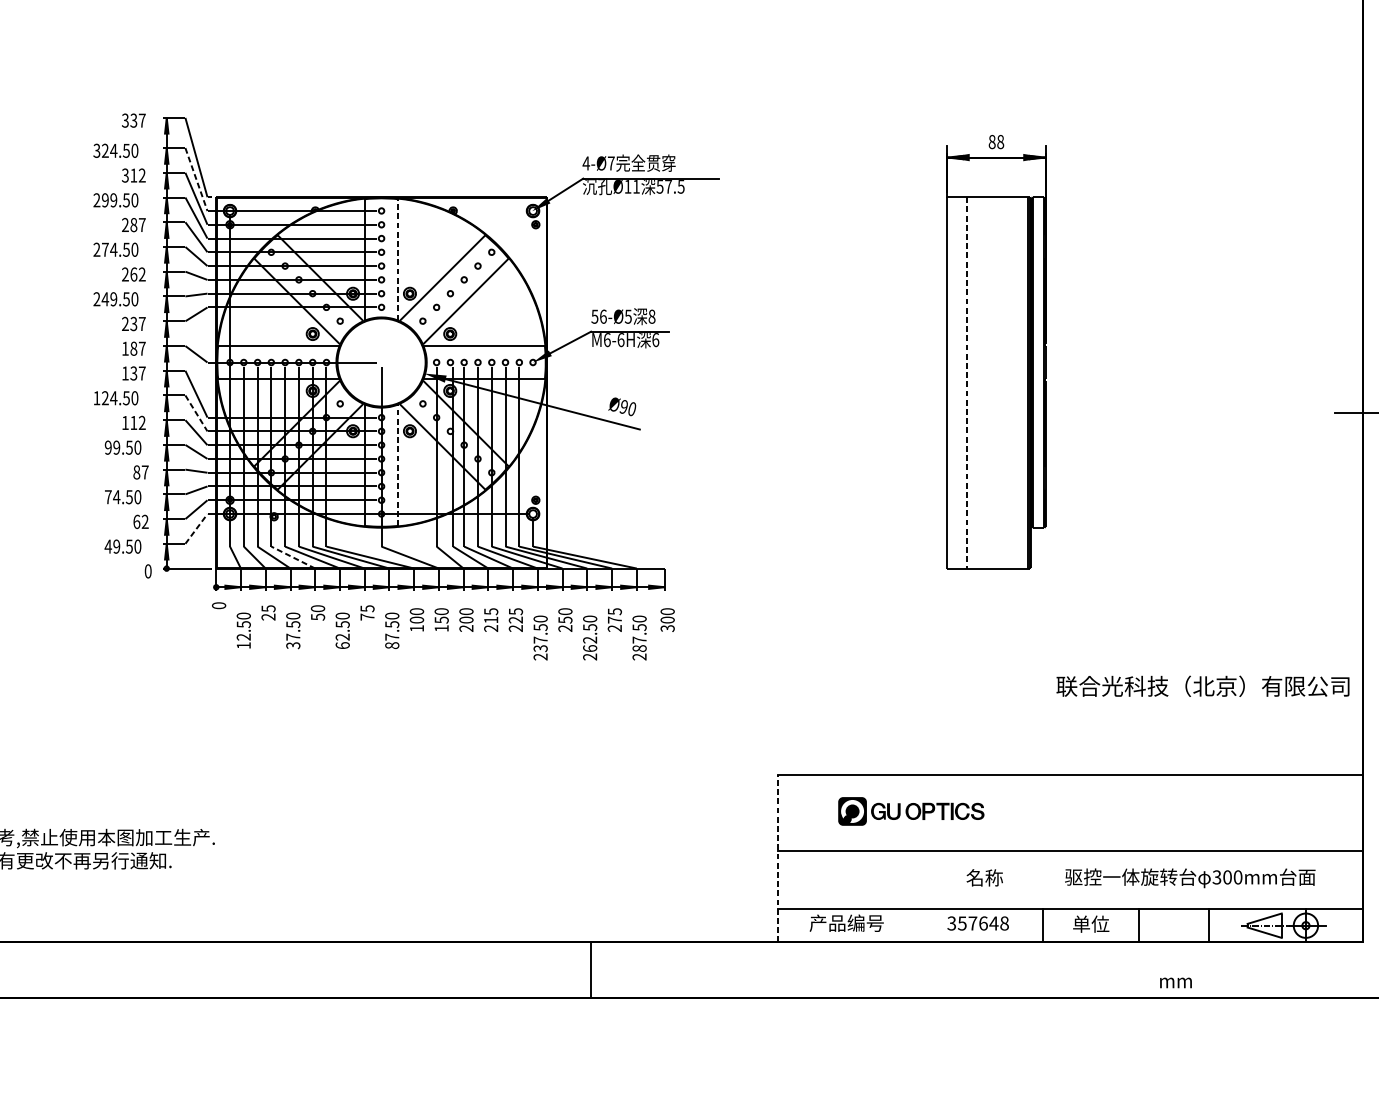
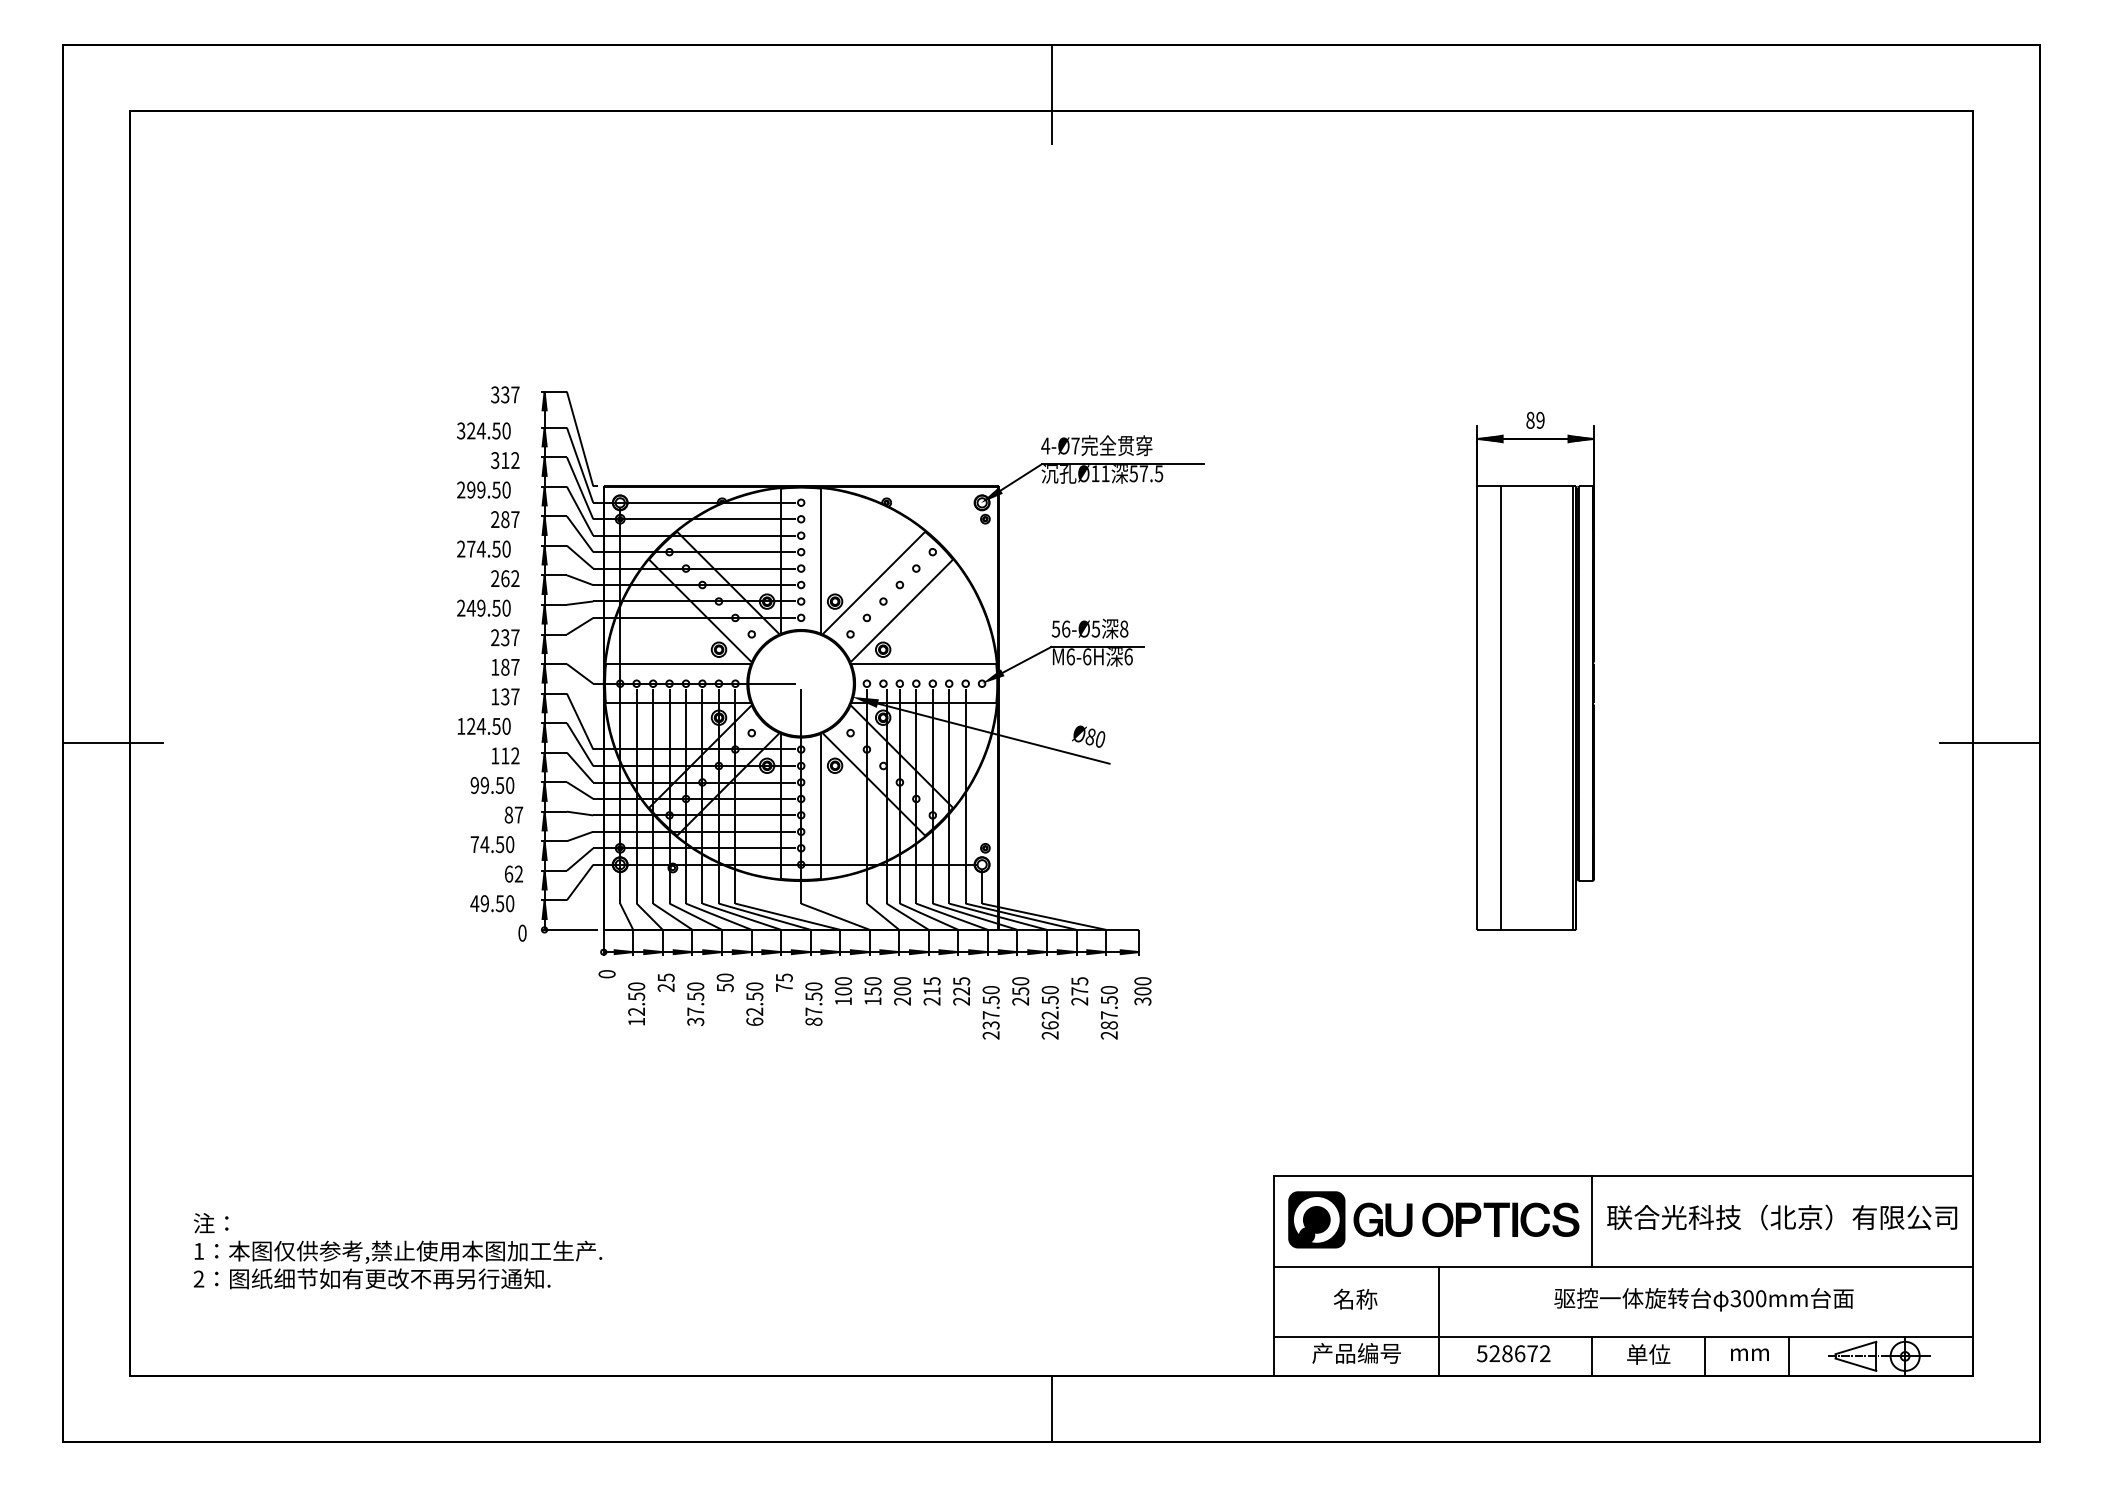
text: (1000, 142) -> (1540, 420), 88 -> 89
line: (196, 179) -> (580, 465), dashed -> solid
line: (397, 259) -> (820, 560), dashed -> solid
line: (967, 383) -> (1500, 708), dashed -> solid
text: (623, 406) -> (1090, 736), Ø90 -> Ø80
line: (196, 413) -> (580, 744), dashed -> solid
line: (397, 465) -> (820, 806), dashed -> solid
line: (196, 528) -> (580, 882), dashed -> solid
line: (293, 557) -> (695, 916), dashed -> solid
text: (1203, 686) -> (1782, 1217), moved
part: (911, 811) -> (1433, 1219), size x1.67
line: (1043, 812) -> (1591, 1221), added
line: (777, 858) -> (1274, 1276), dashed -> solid
text: (984, 877) -> (1355, 1298), moved
text: (1189, 878) -> (1703, 1299), moved
line: (916, 896) -> (1439, 1321), added
text: (978, 923) -> (1513, 1353), 357648 -> 528672
text: (1175, 982) -> (1749, 1354), moved

